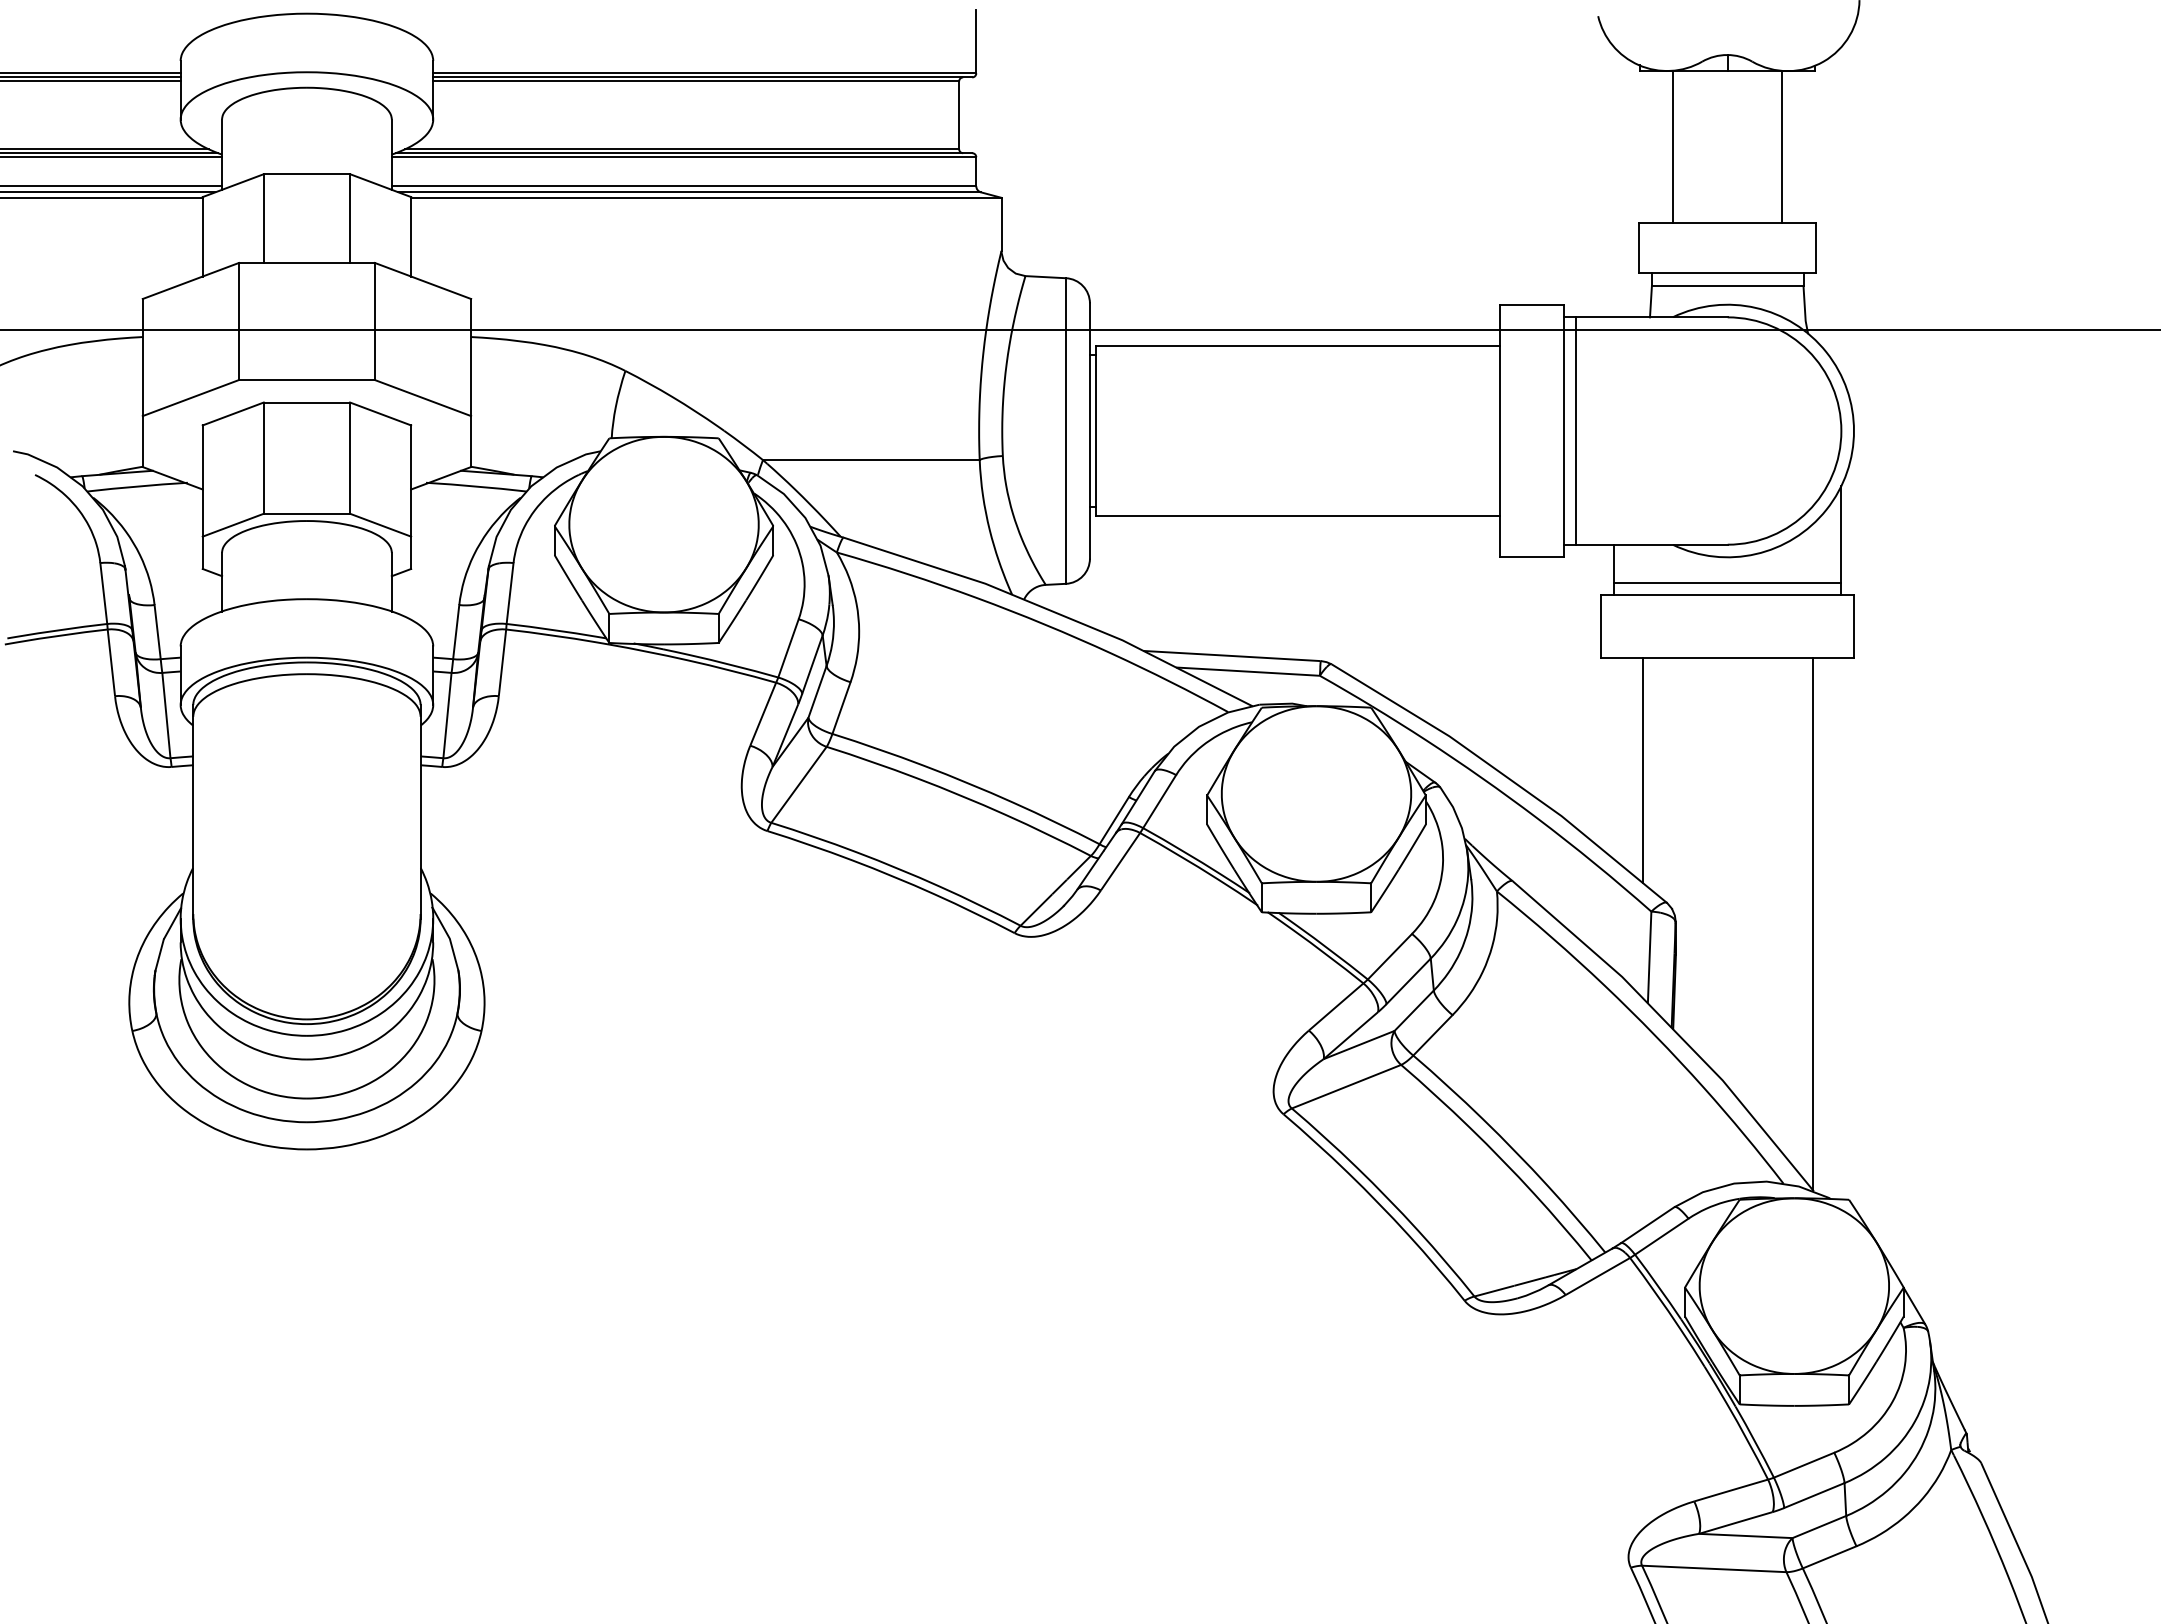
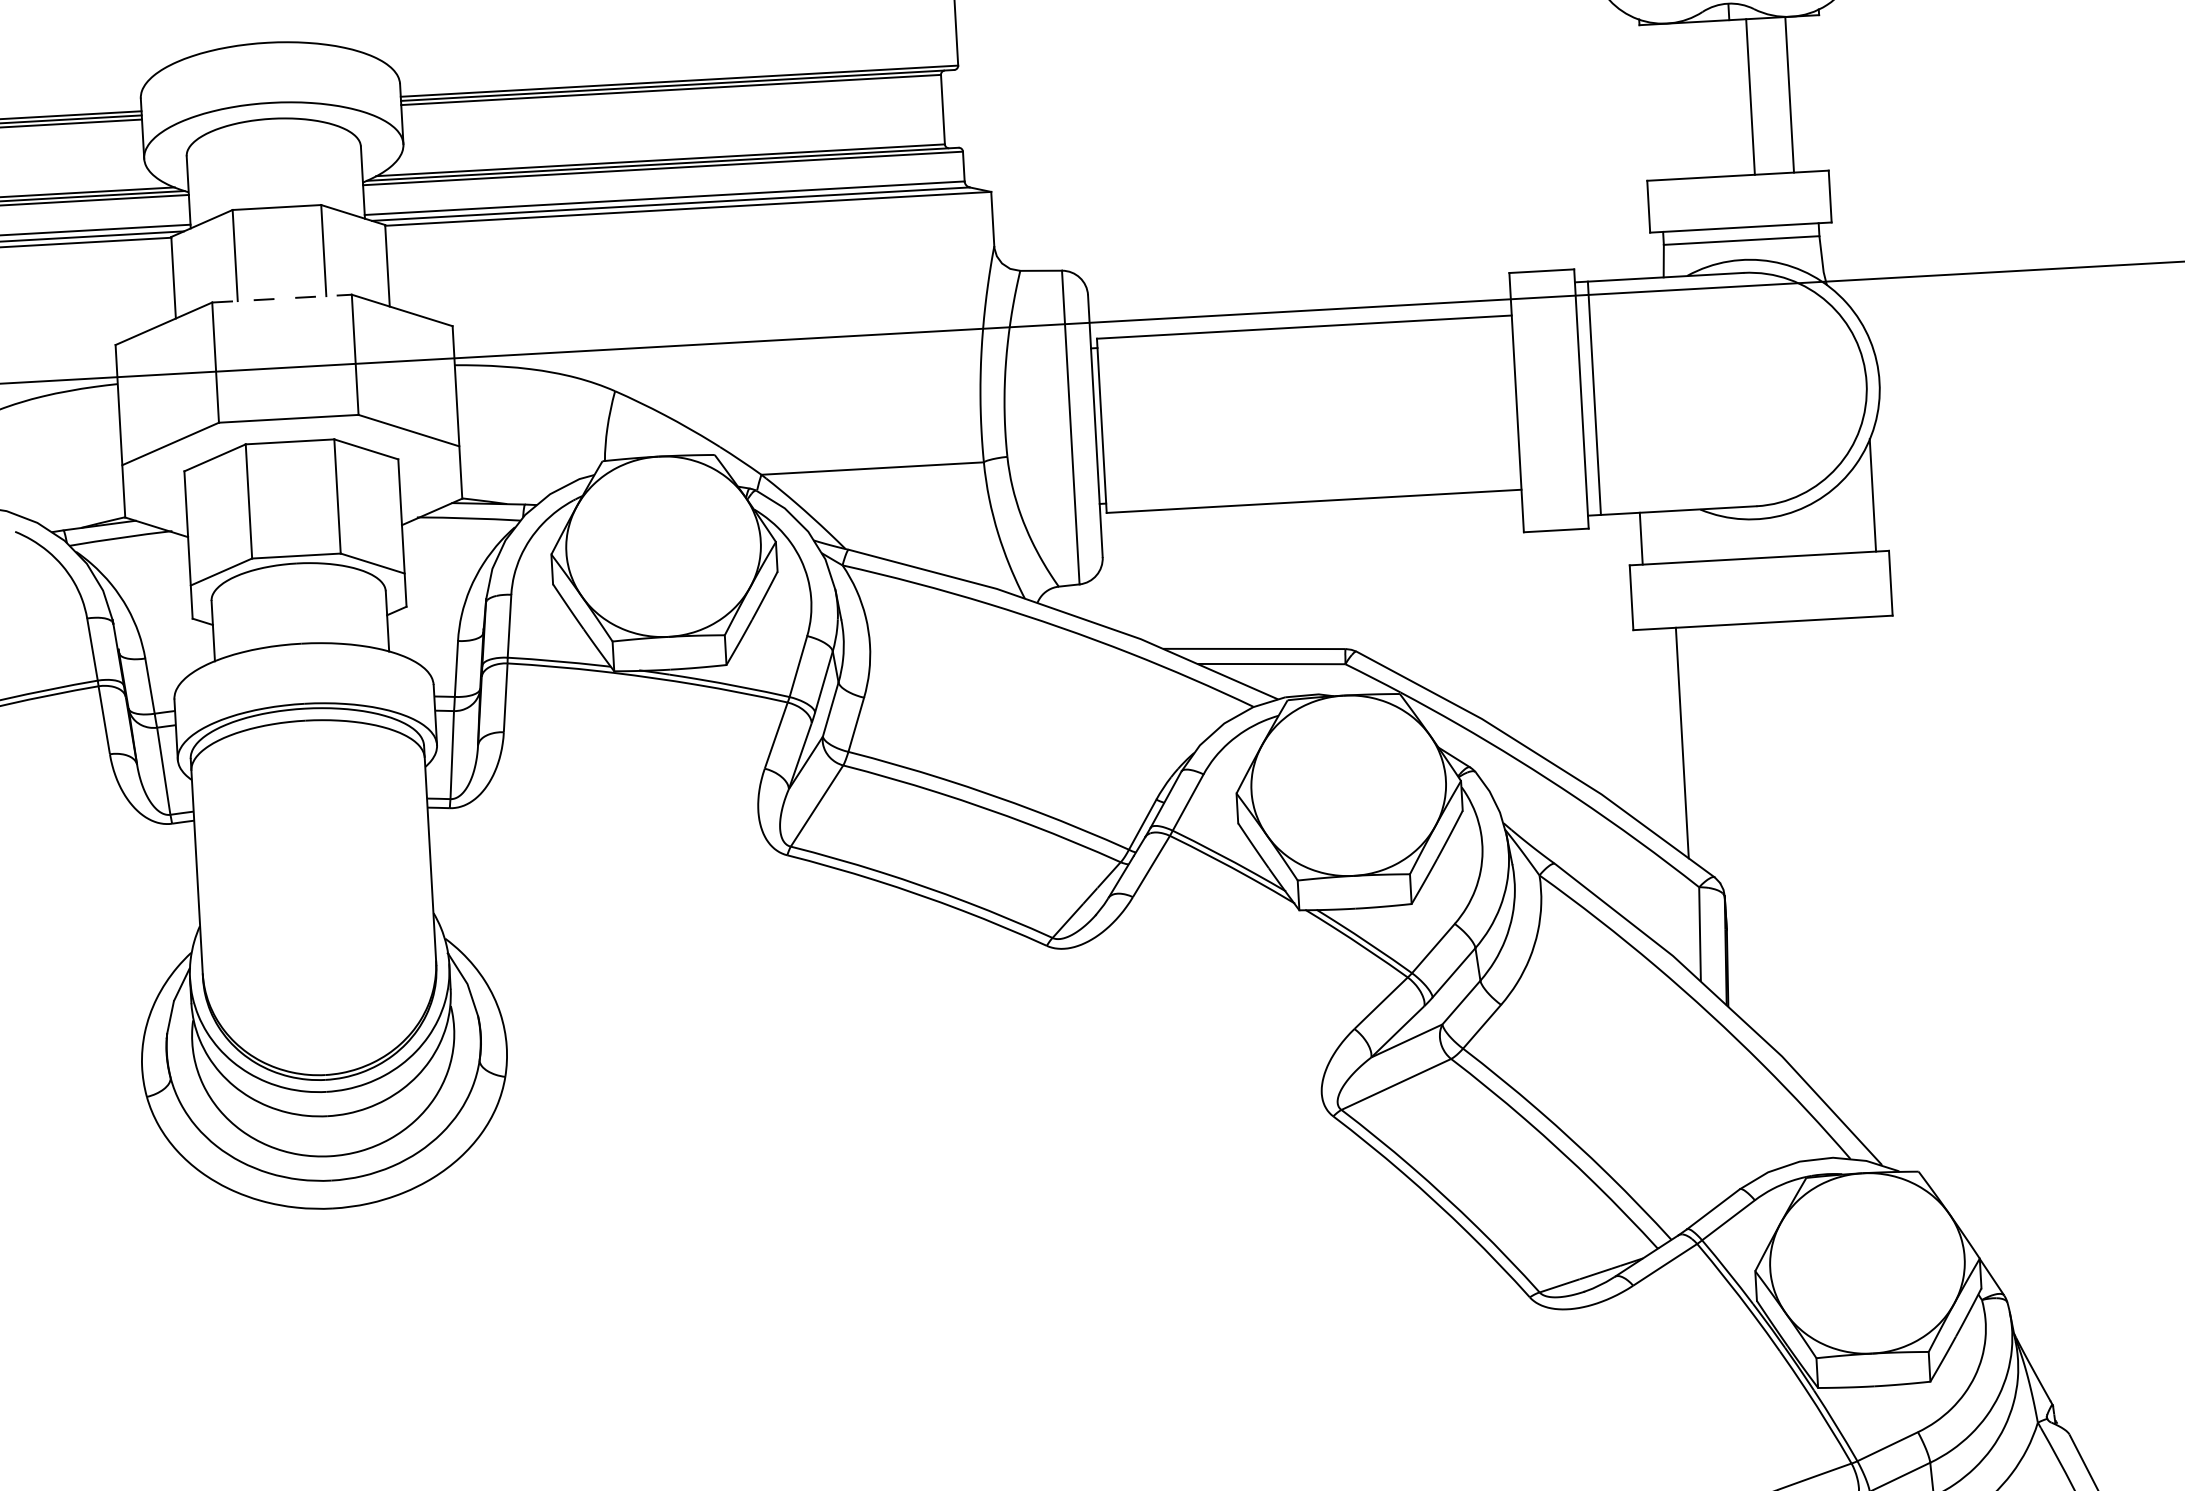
line: (1673, 146) -> (1750, 96), moved
line: (307, 262) -> (282, 298), solid -> dashed
line: (1727, 582) -> (1758, 545), removed
line: (1812, 923) -> (1865, 890), removed

